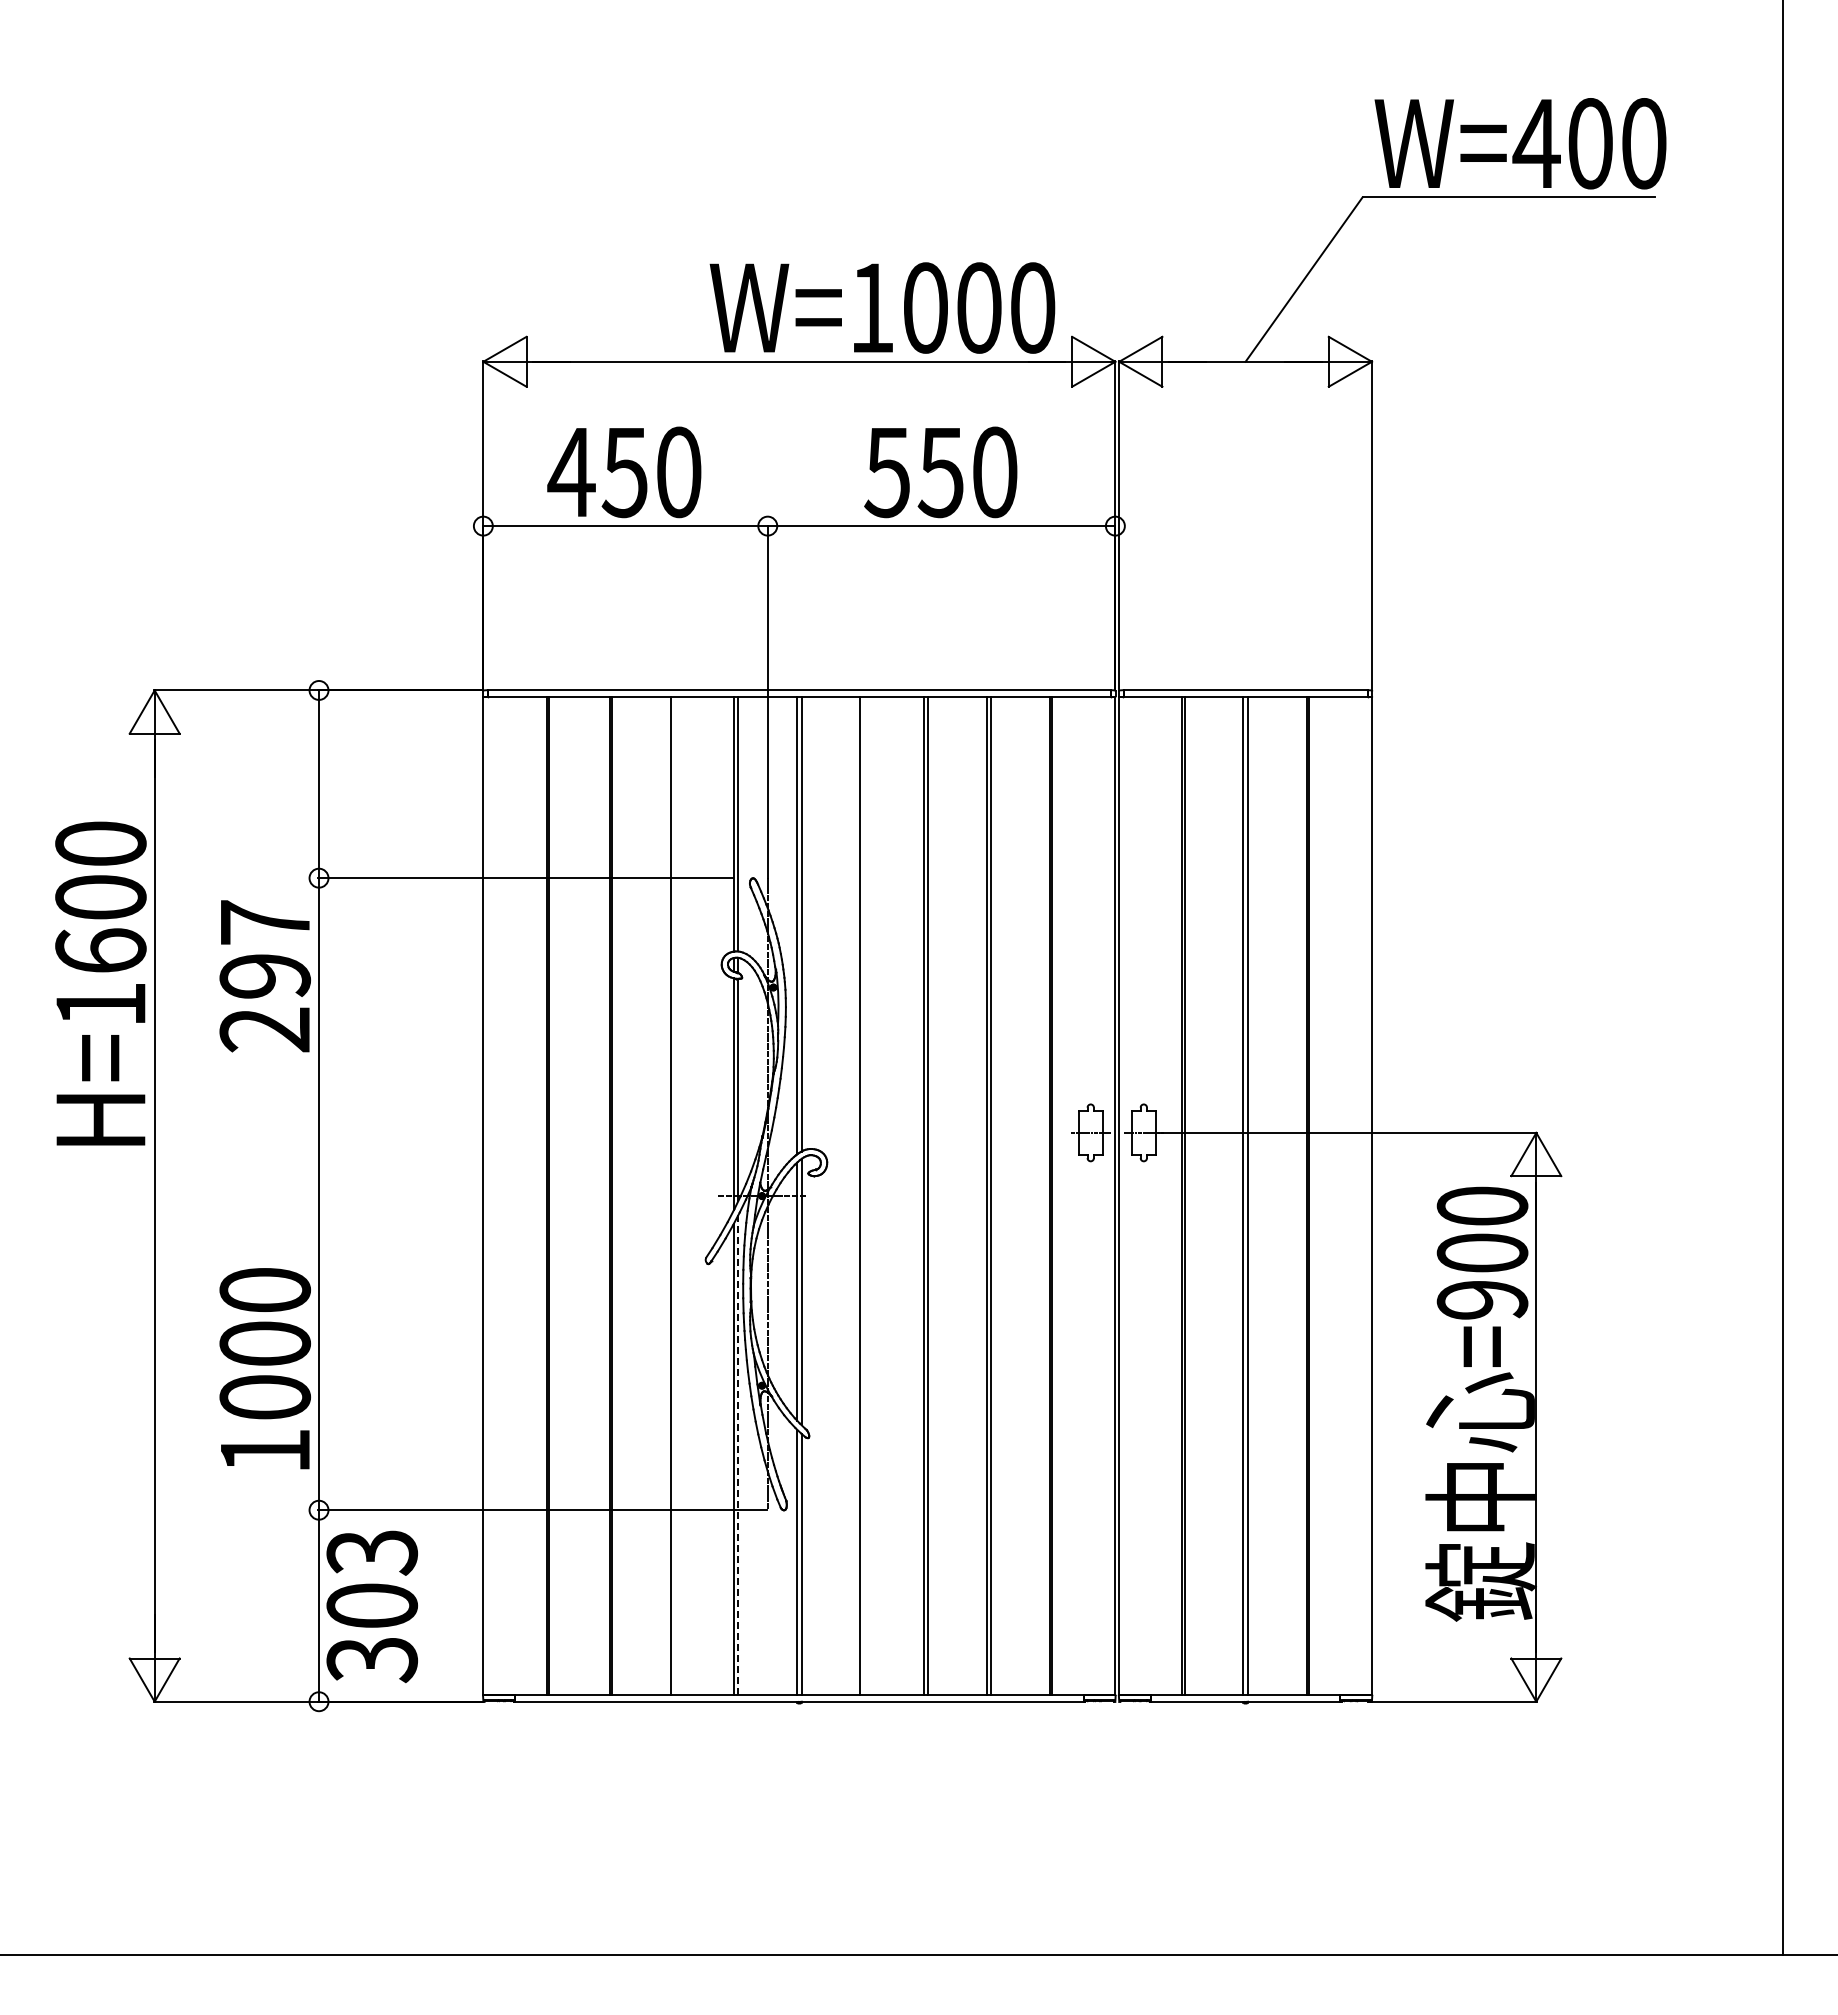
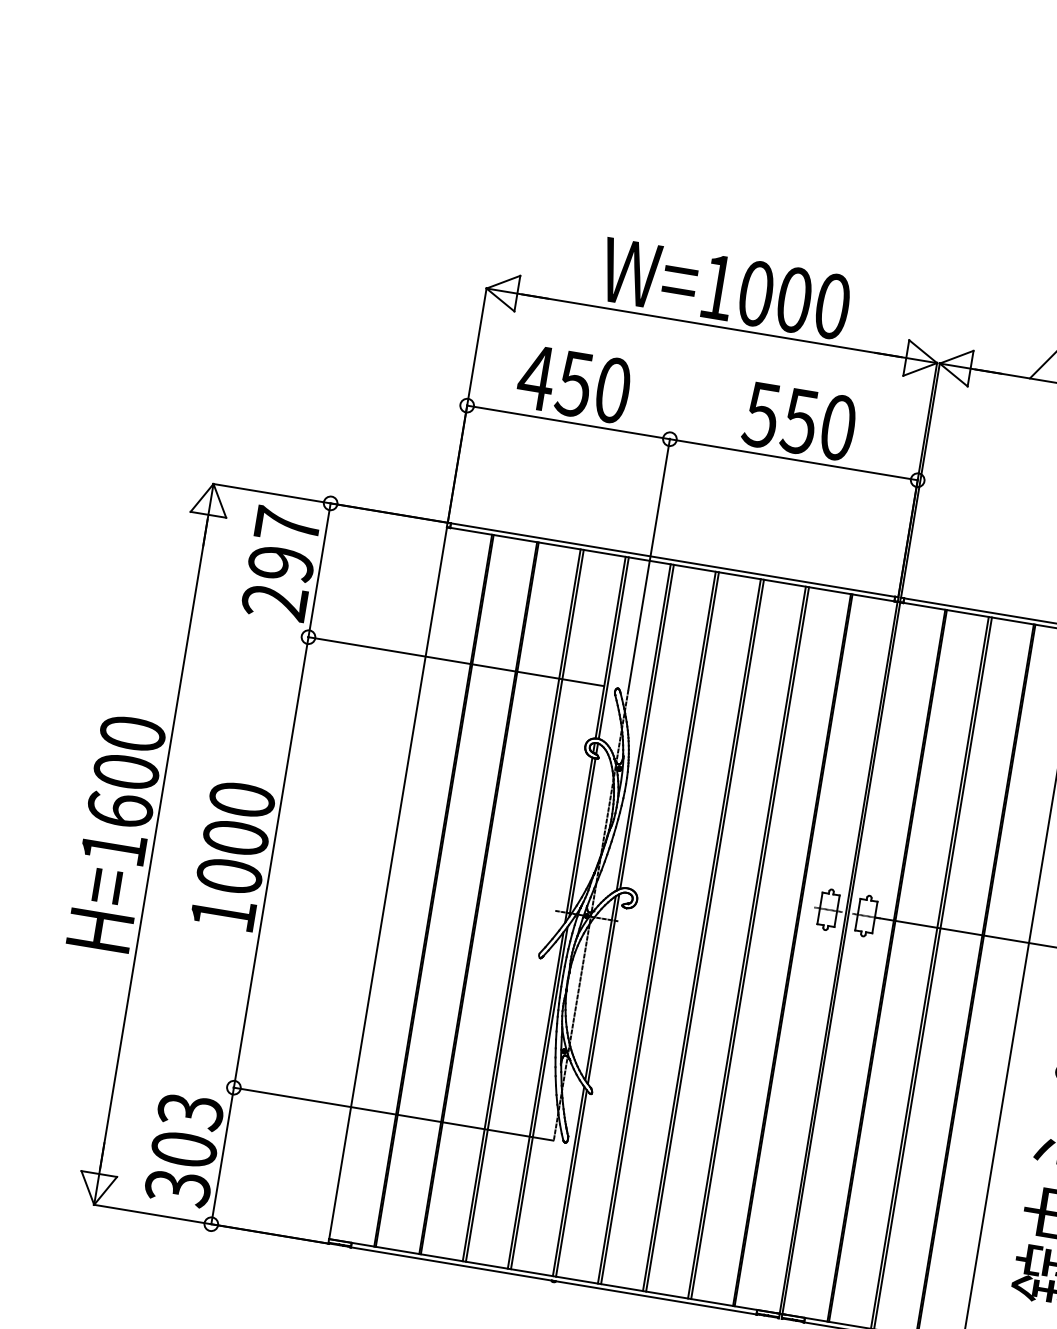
text: (882, 307) -> (725, 288), moved
text: (264, 976) -> (280, 563), moved
text: (100, 983) -> (116, 833), moved
line: (675, 1195) -> (525, 905), added
line: (864, 1195) -> (659, 927), added
text: (264, 1368) -> (232, 855), moved
line: (738, 1455) -> (539, 1098), dashed -> solid
text: (371, 1606) -> (183, 1149), moved

